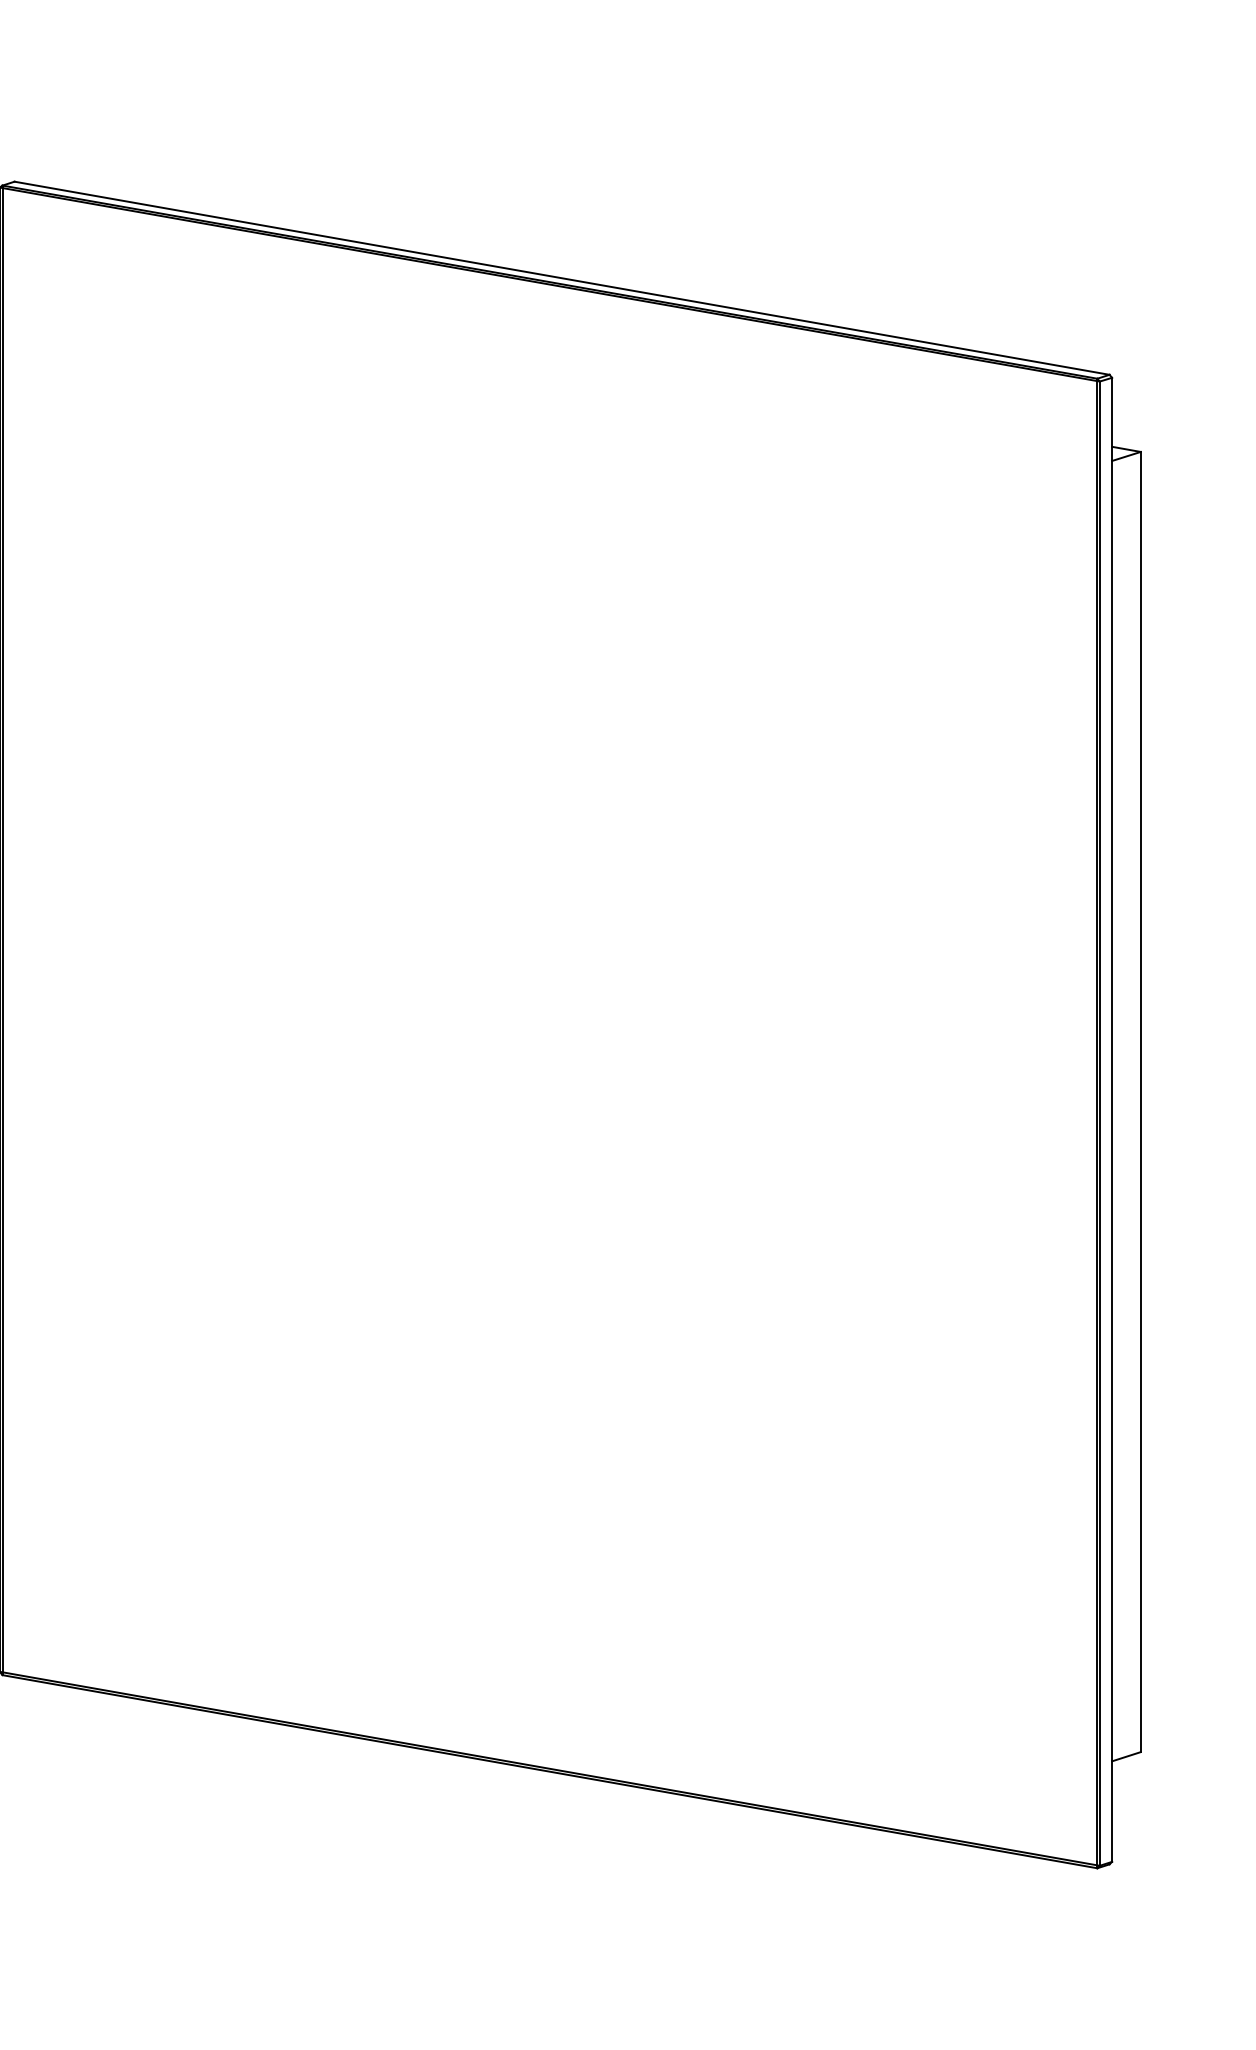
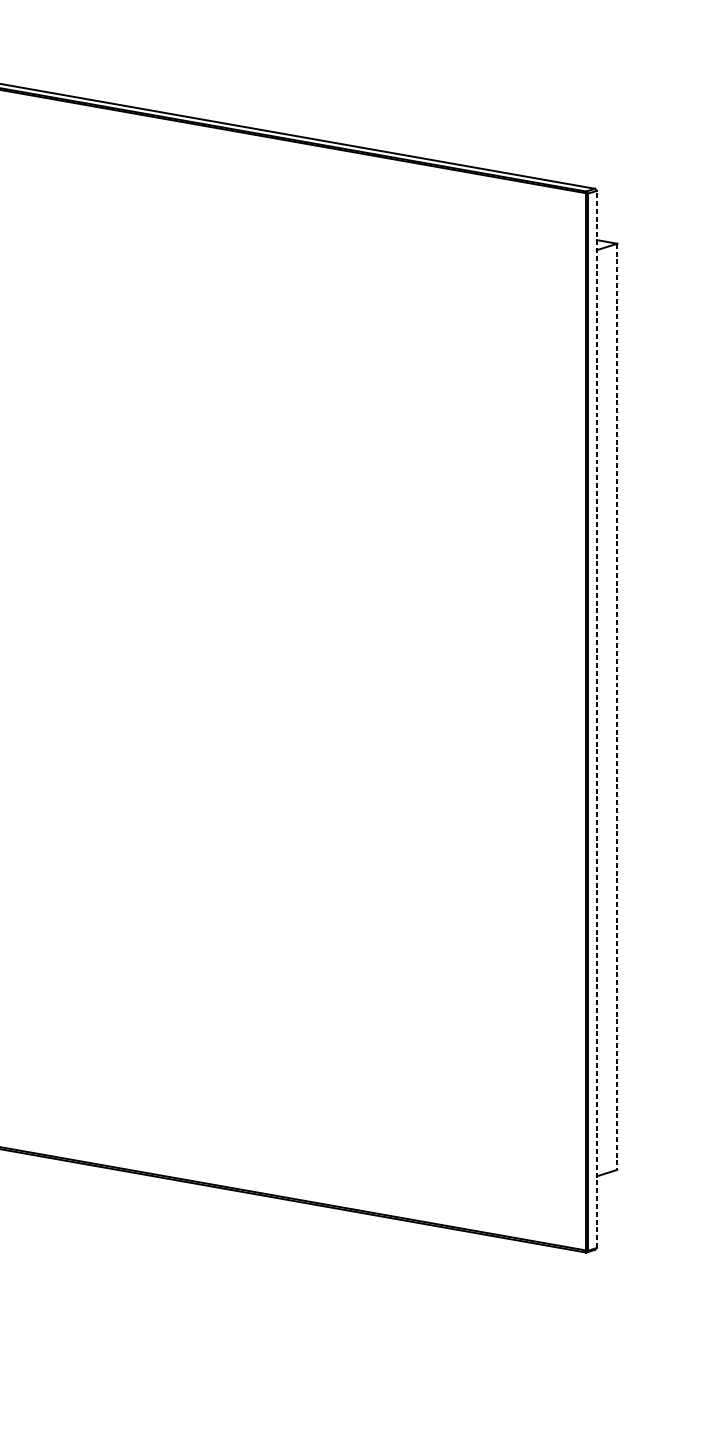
line: (1140, 1102) -> (617, 707), solid -> dashed
line: (1112, 1119) -> (597, 719), solid -> dashed

